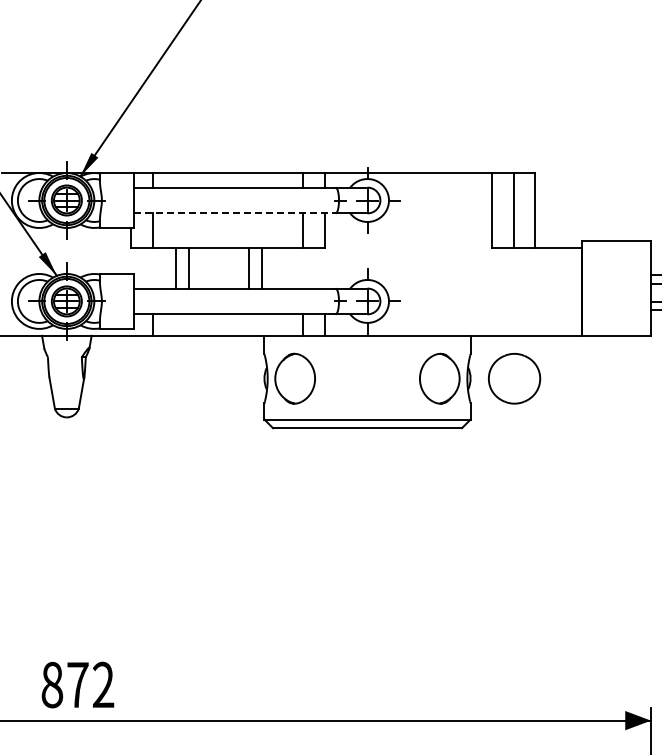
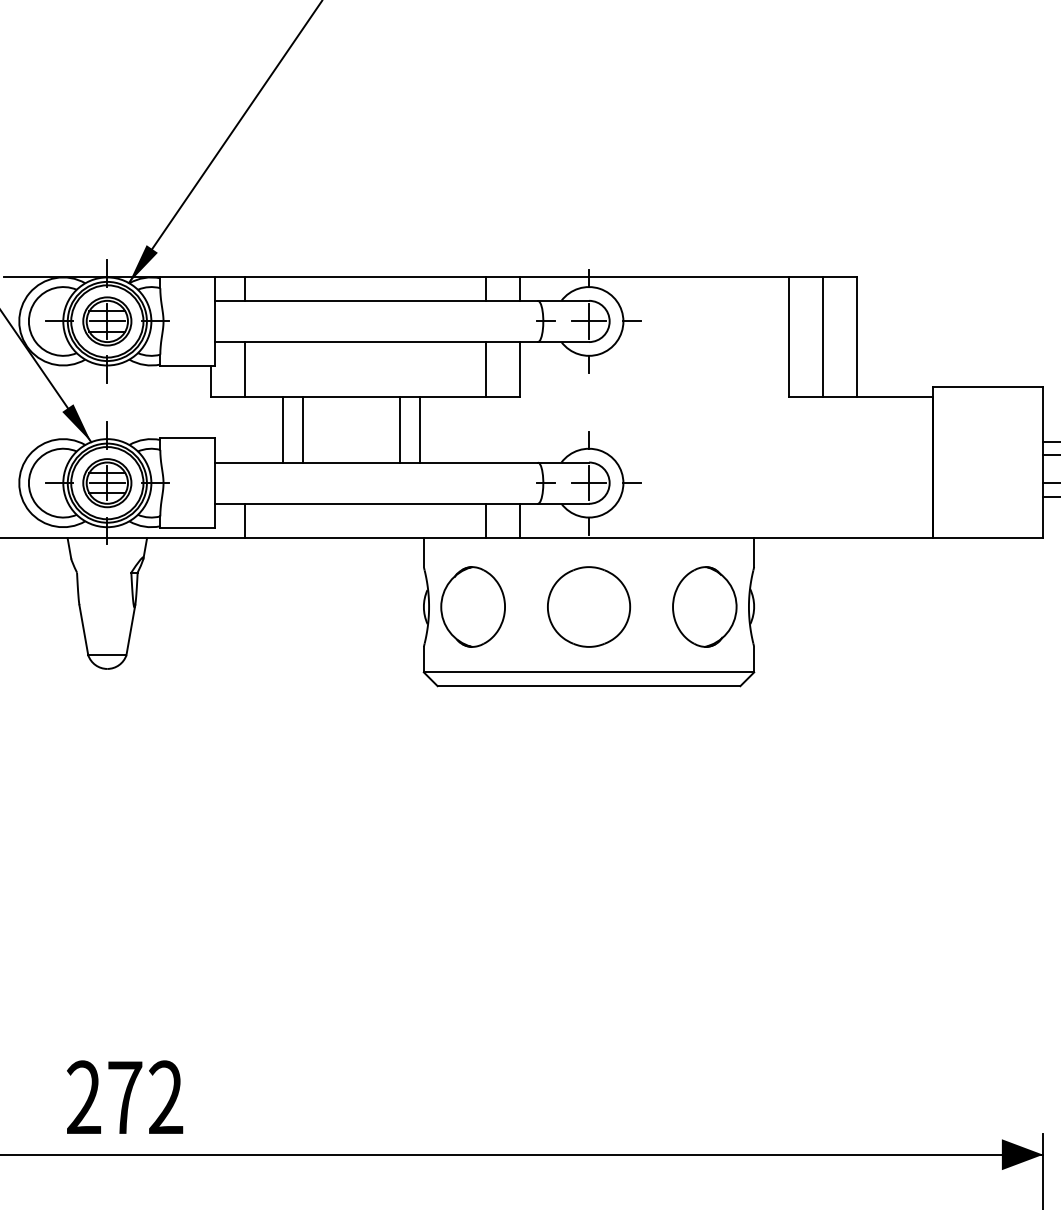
line: (235, 213) -> (377, 342), dashed -> solid
part: (514, 378) -> (588, 606), moved
text: (52, 684) -> (84, 1096), 872 -> 272

